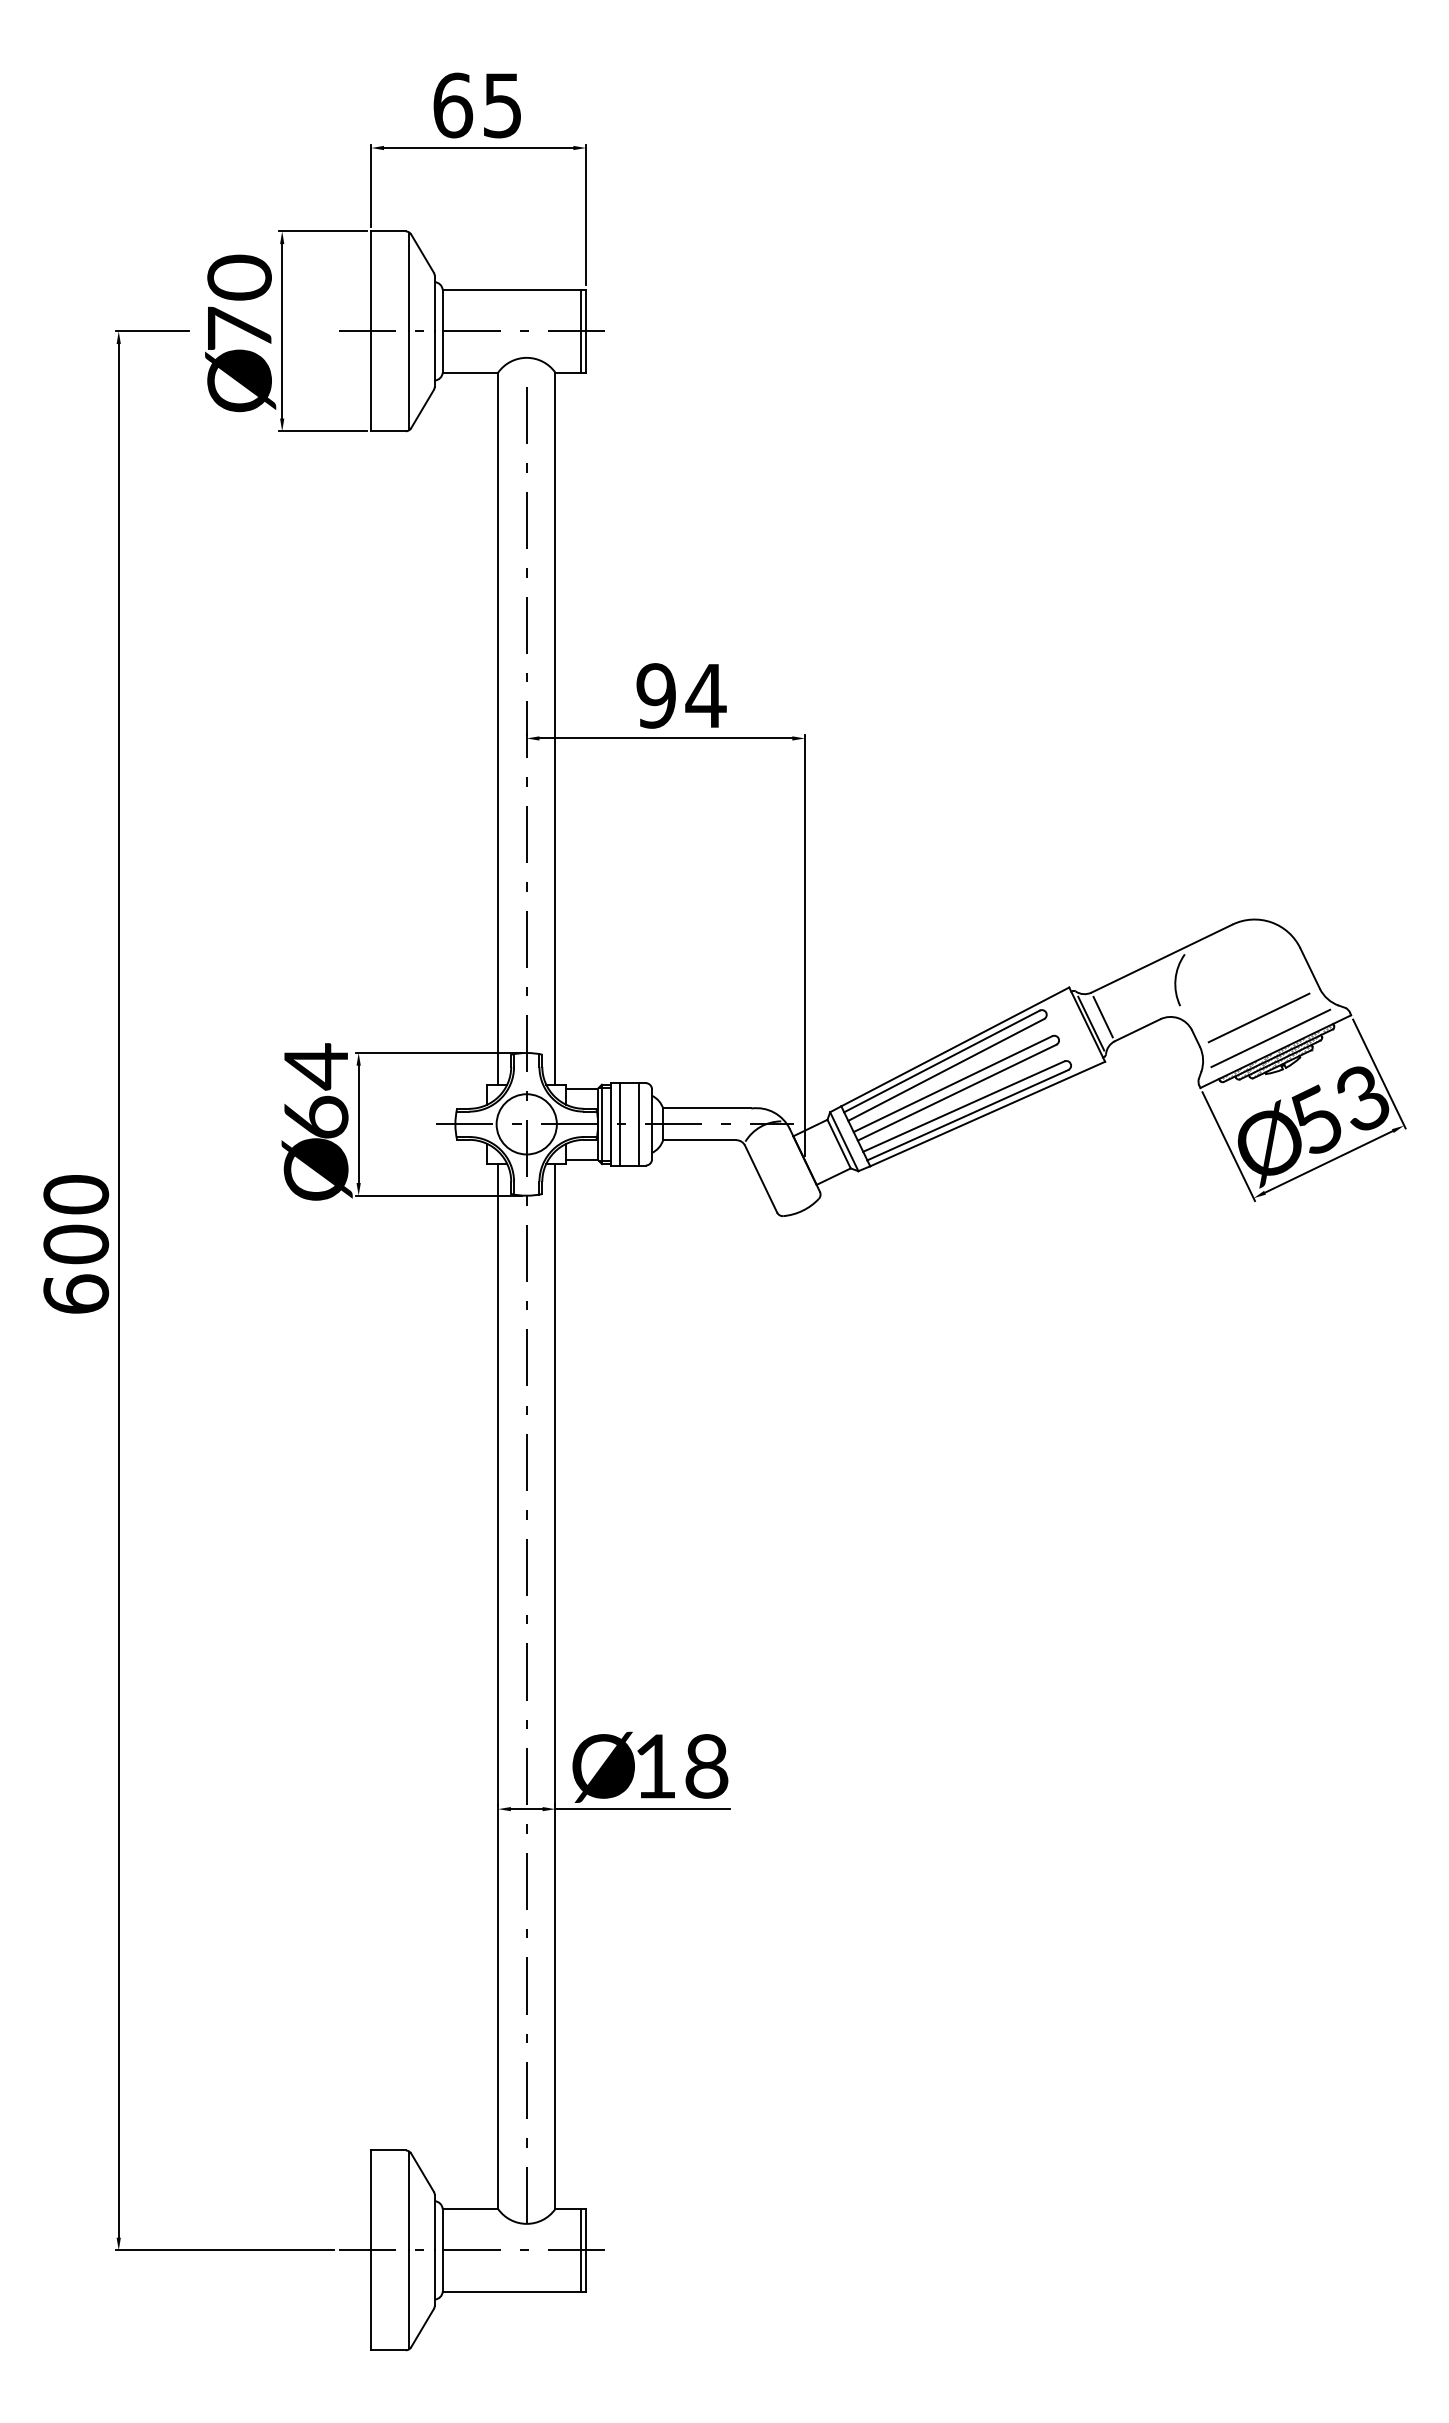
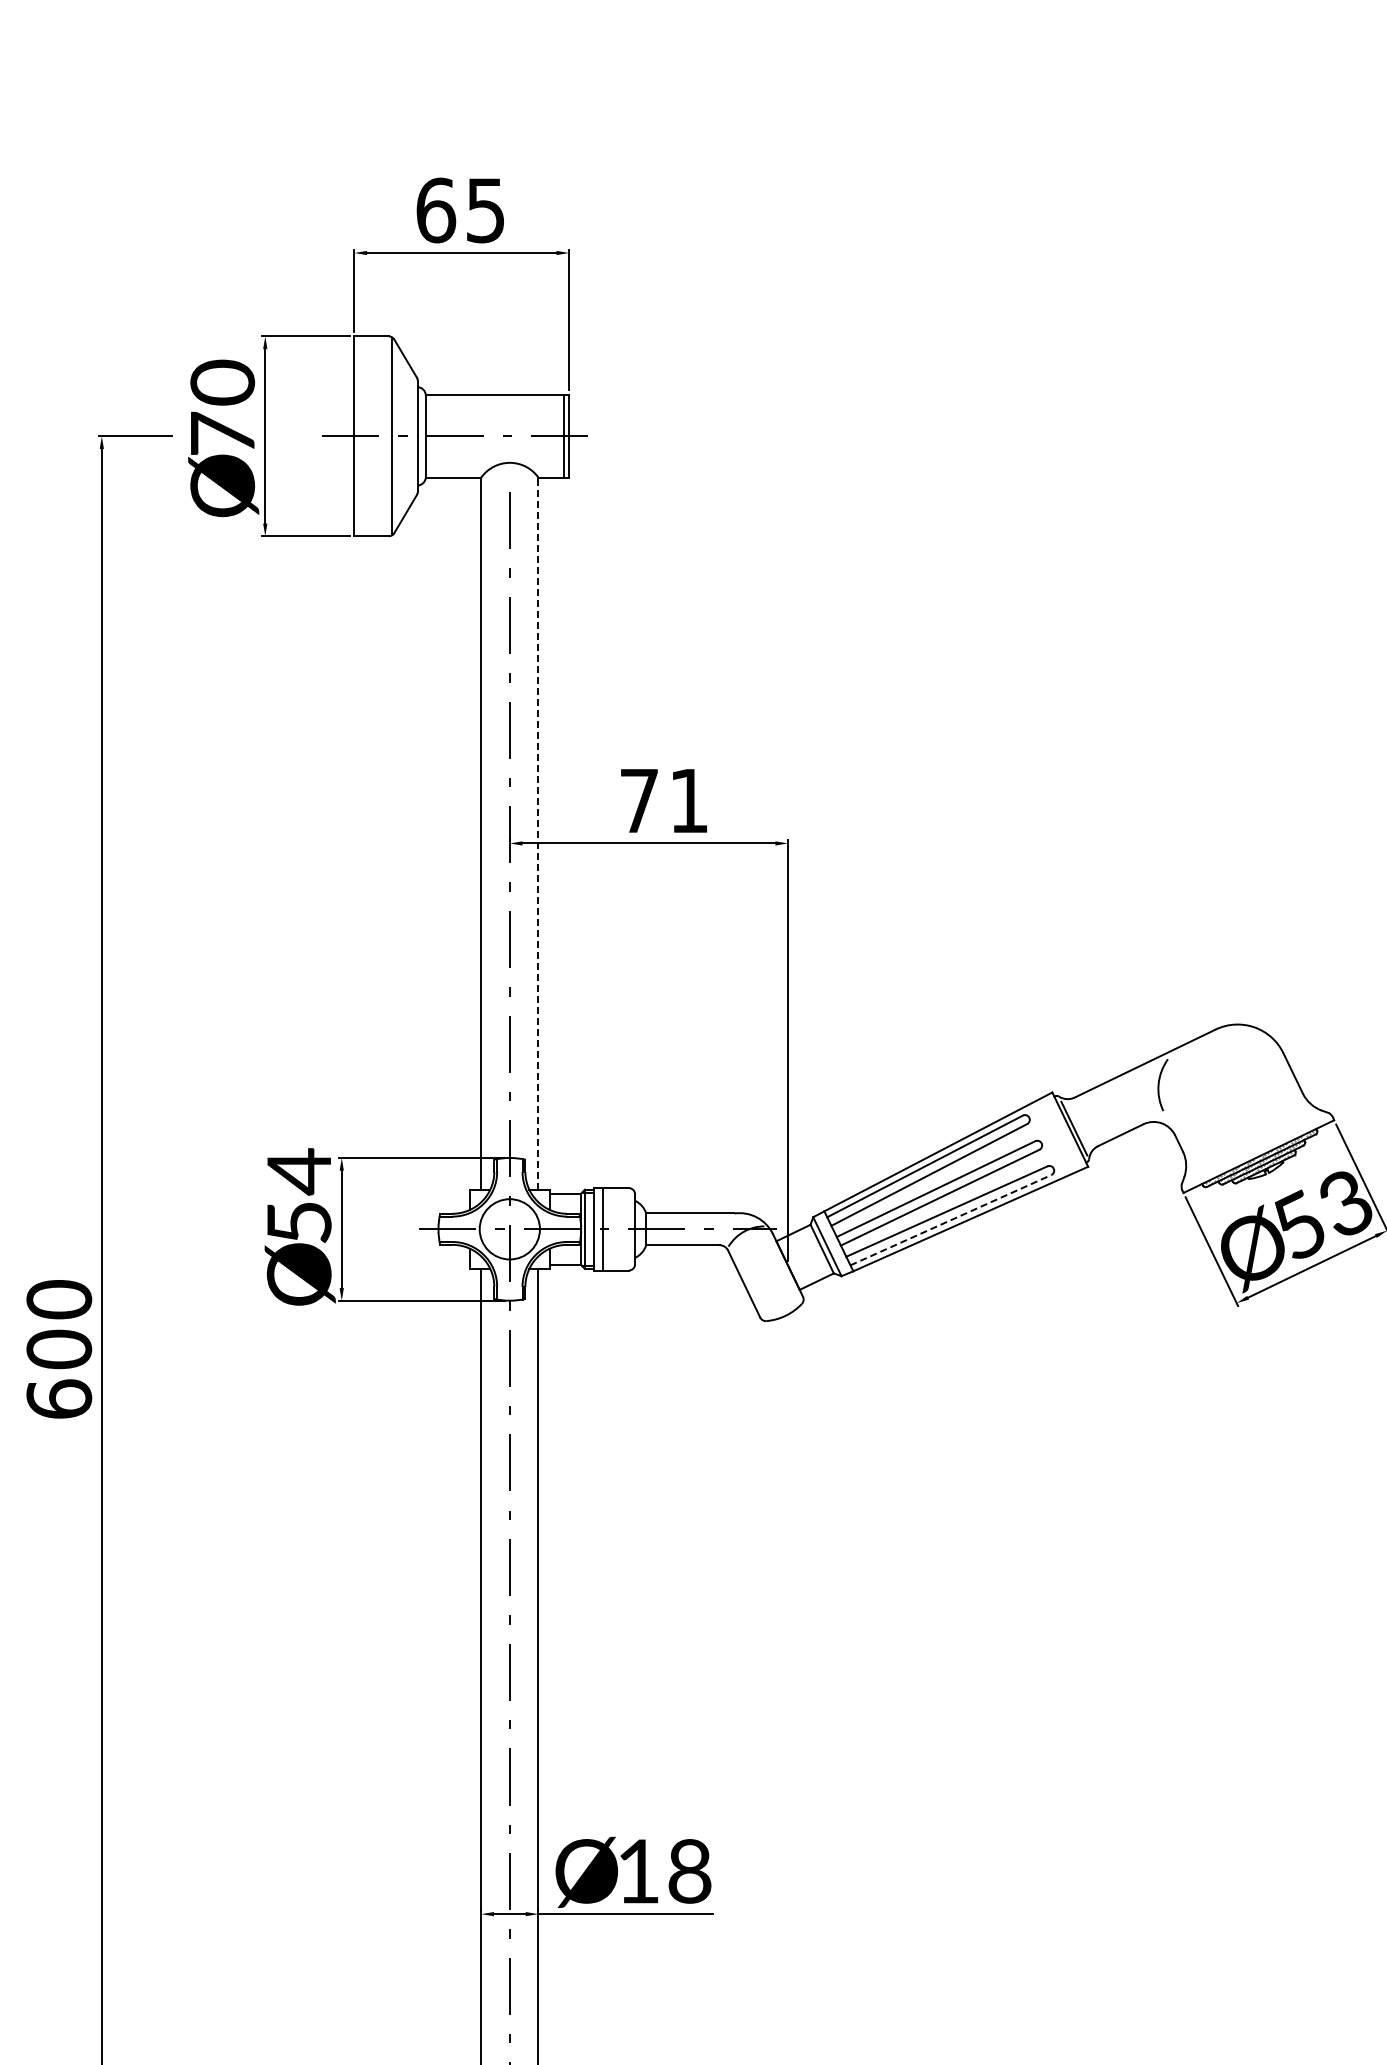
text: (681, 695) -> (664, 800), 94 -> 71
line: (555, 728) -> (538, 833), solid -> dashed
line: (1102, 1016) -> (1085, 1121), removed
line: (1258, 1017) -> (1241, 1122), removed
line: (1270, 1038) -> (1253, 1143), removed
line: (968, 1115) -> (951, 1220), solid -> dashed
text: (316, 1116) -> (299, 1221), 64 -> 54
line: (639, 1124) -> (622, 1229), removed

